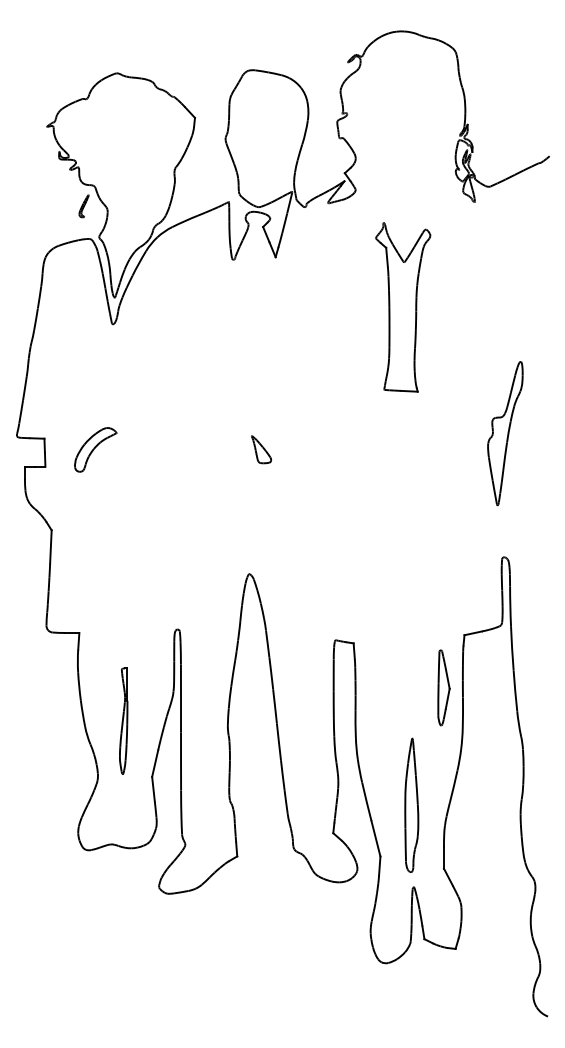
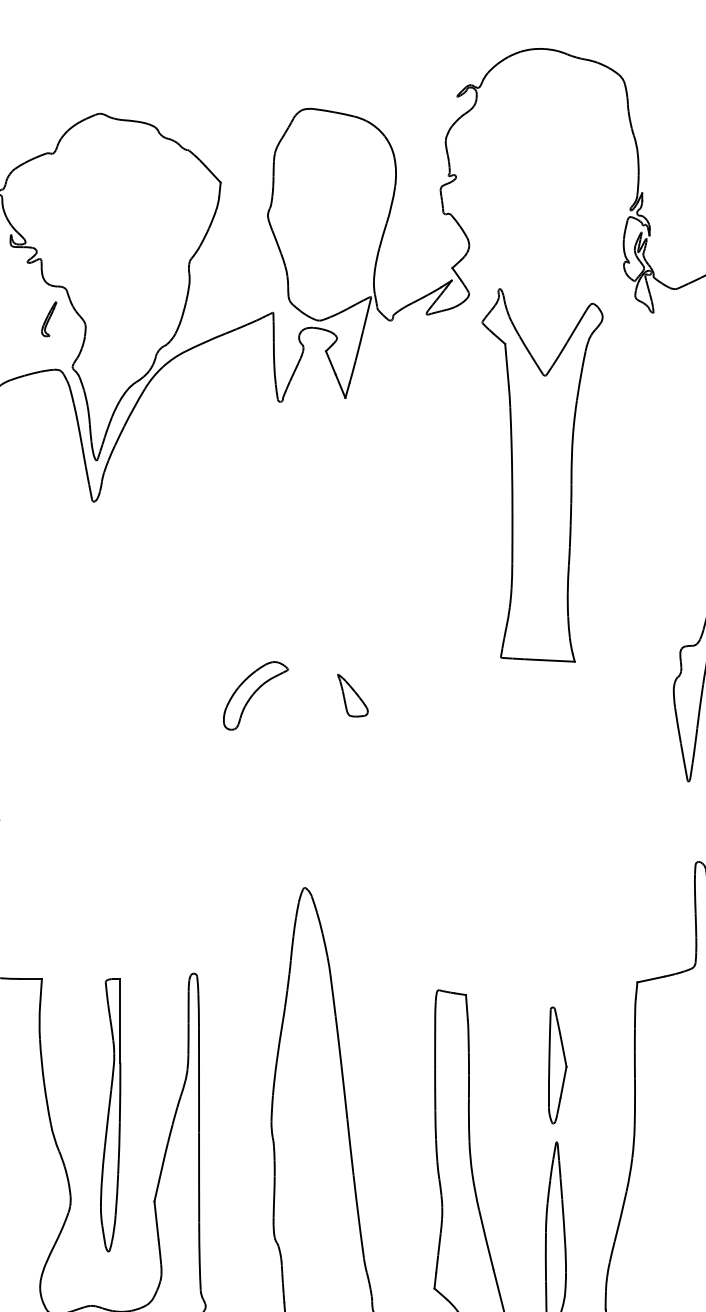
part: (402, 307) -> (541, 475), size x1.43
part: (95, 449) -> (255, 695), moved
part: (261, 449) -> (352, 695), moved
part: (443, 687) -> (556, 1064), moved
part: (123, 721) -> (110, 1115), size x1.67

